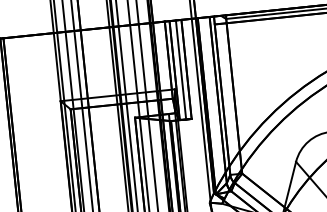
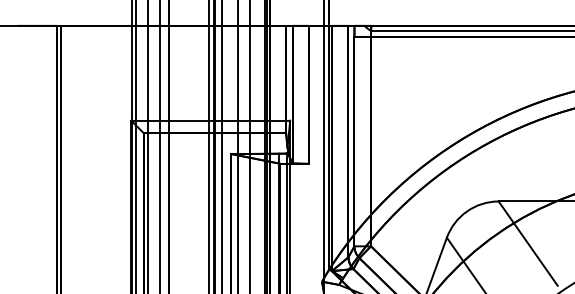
line: (180, 69) -> (301, 94), removed

